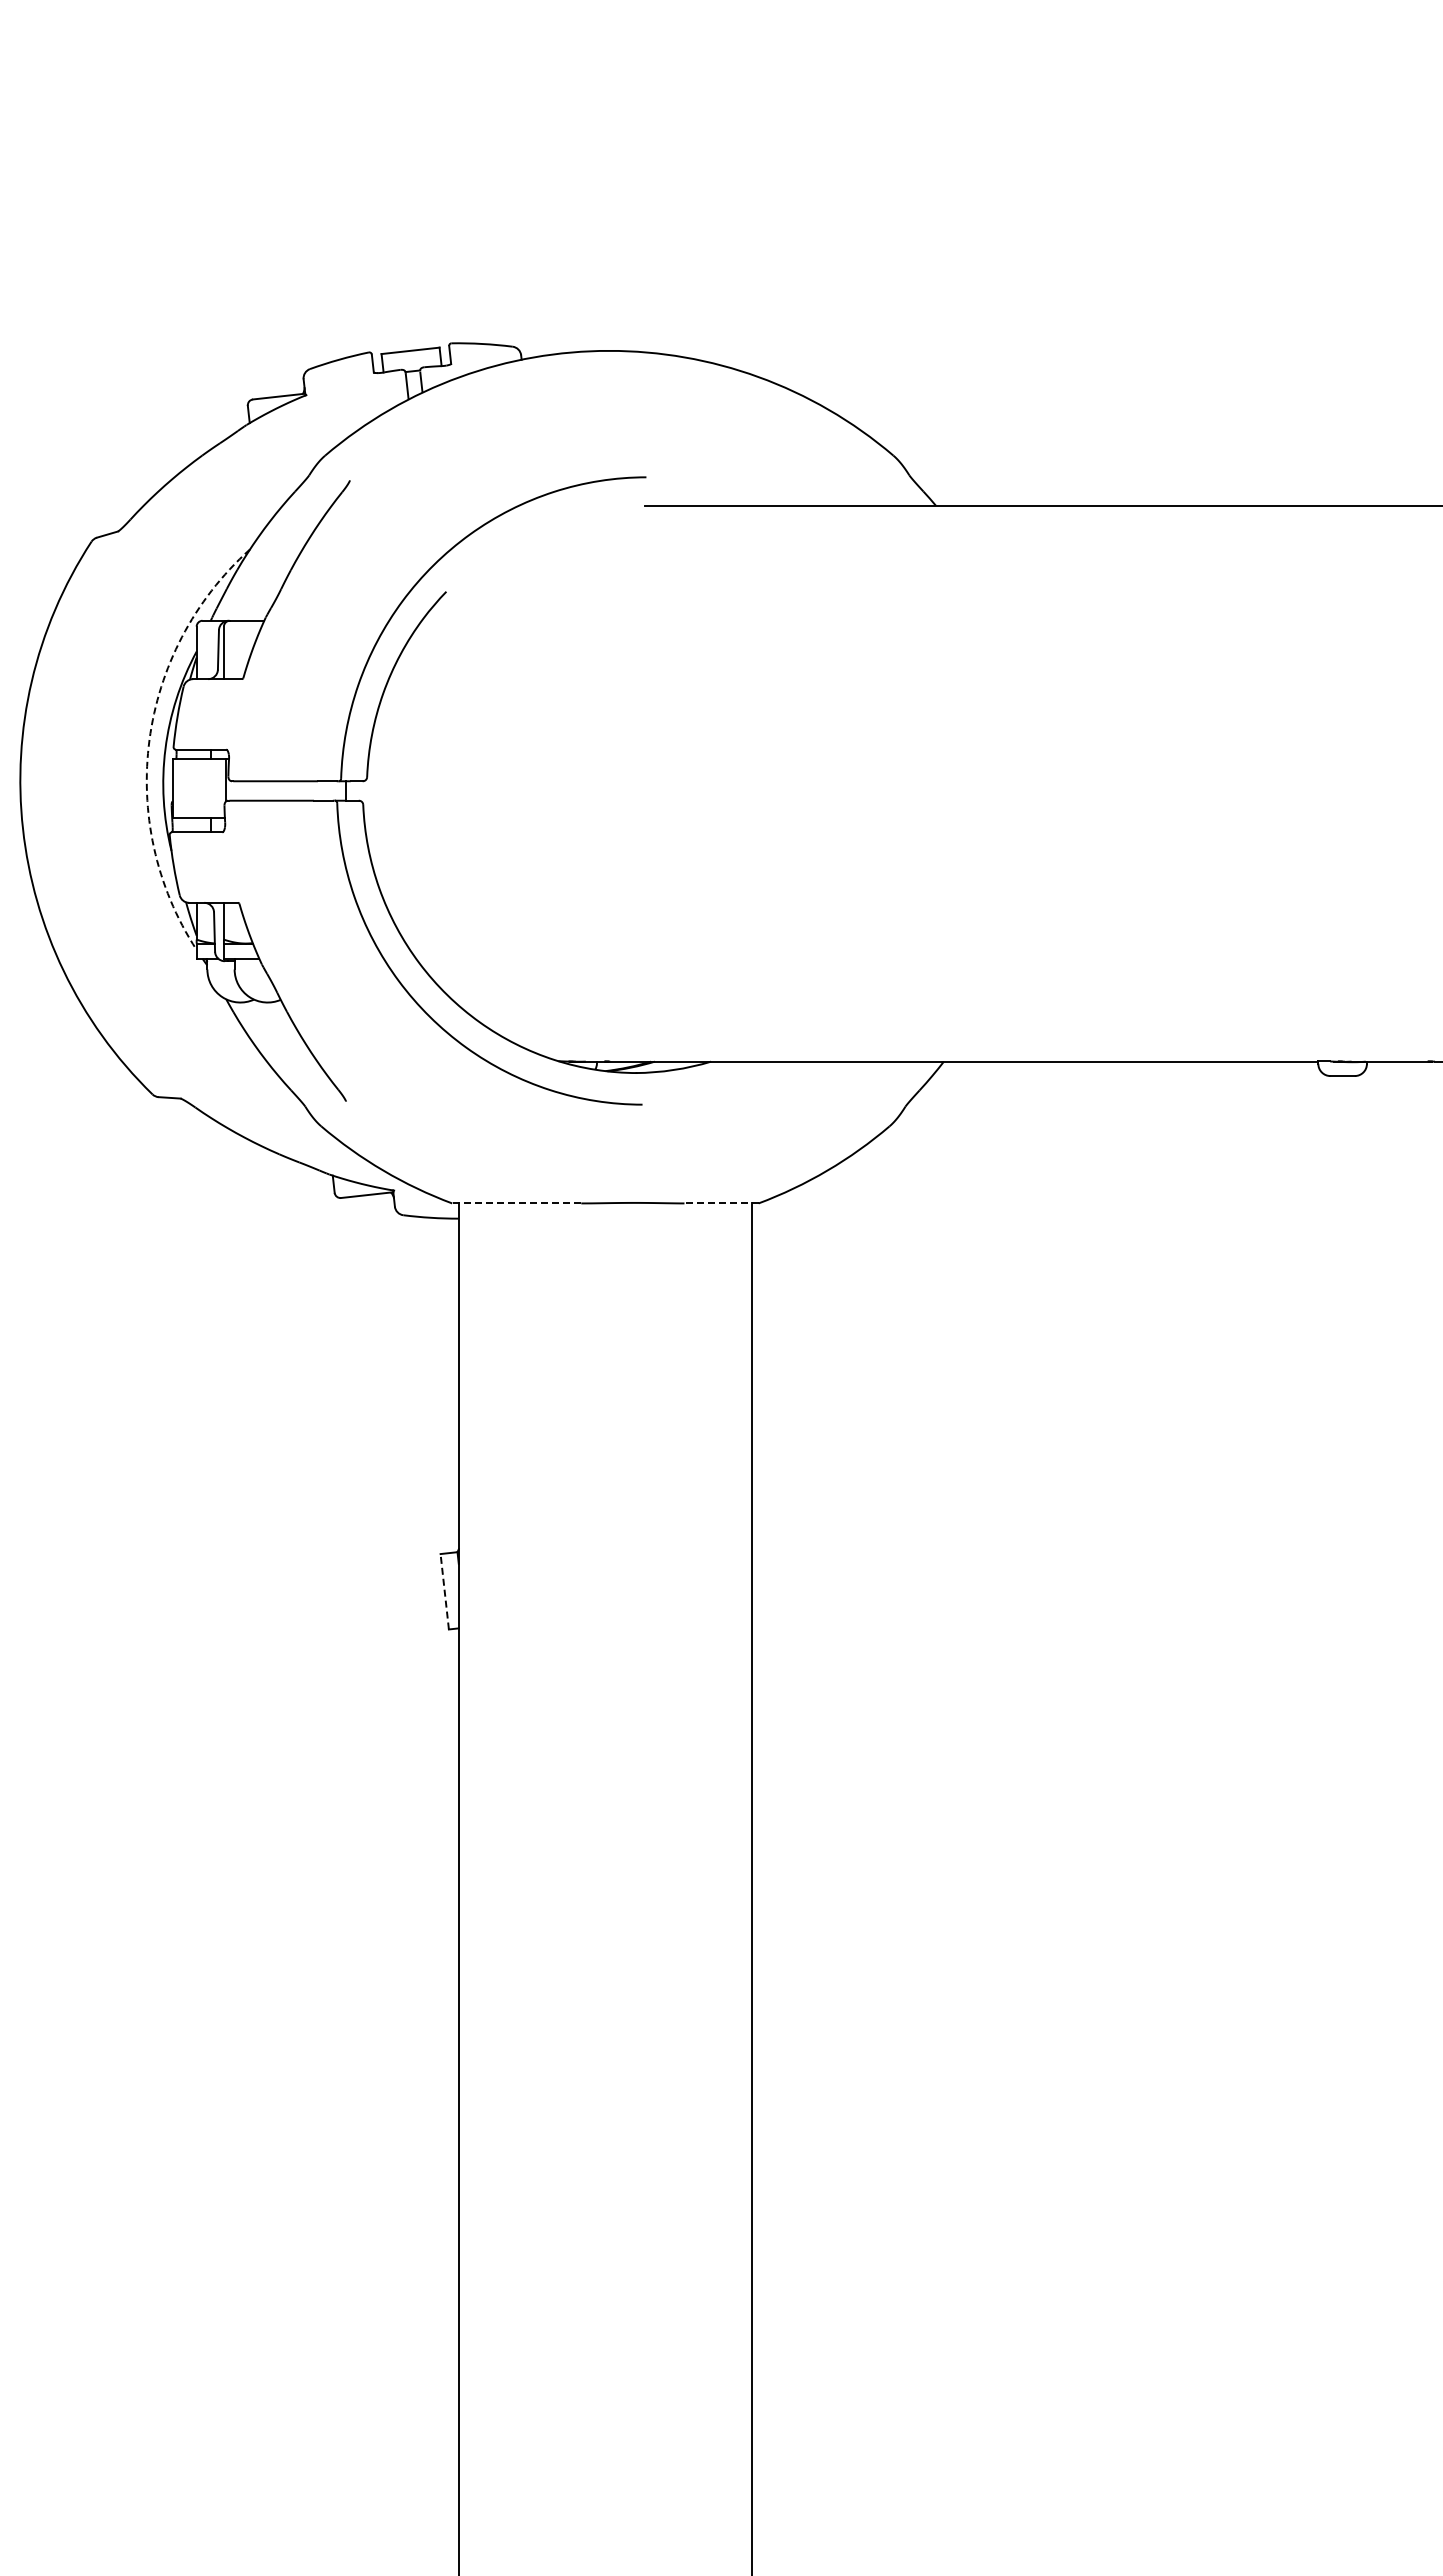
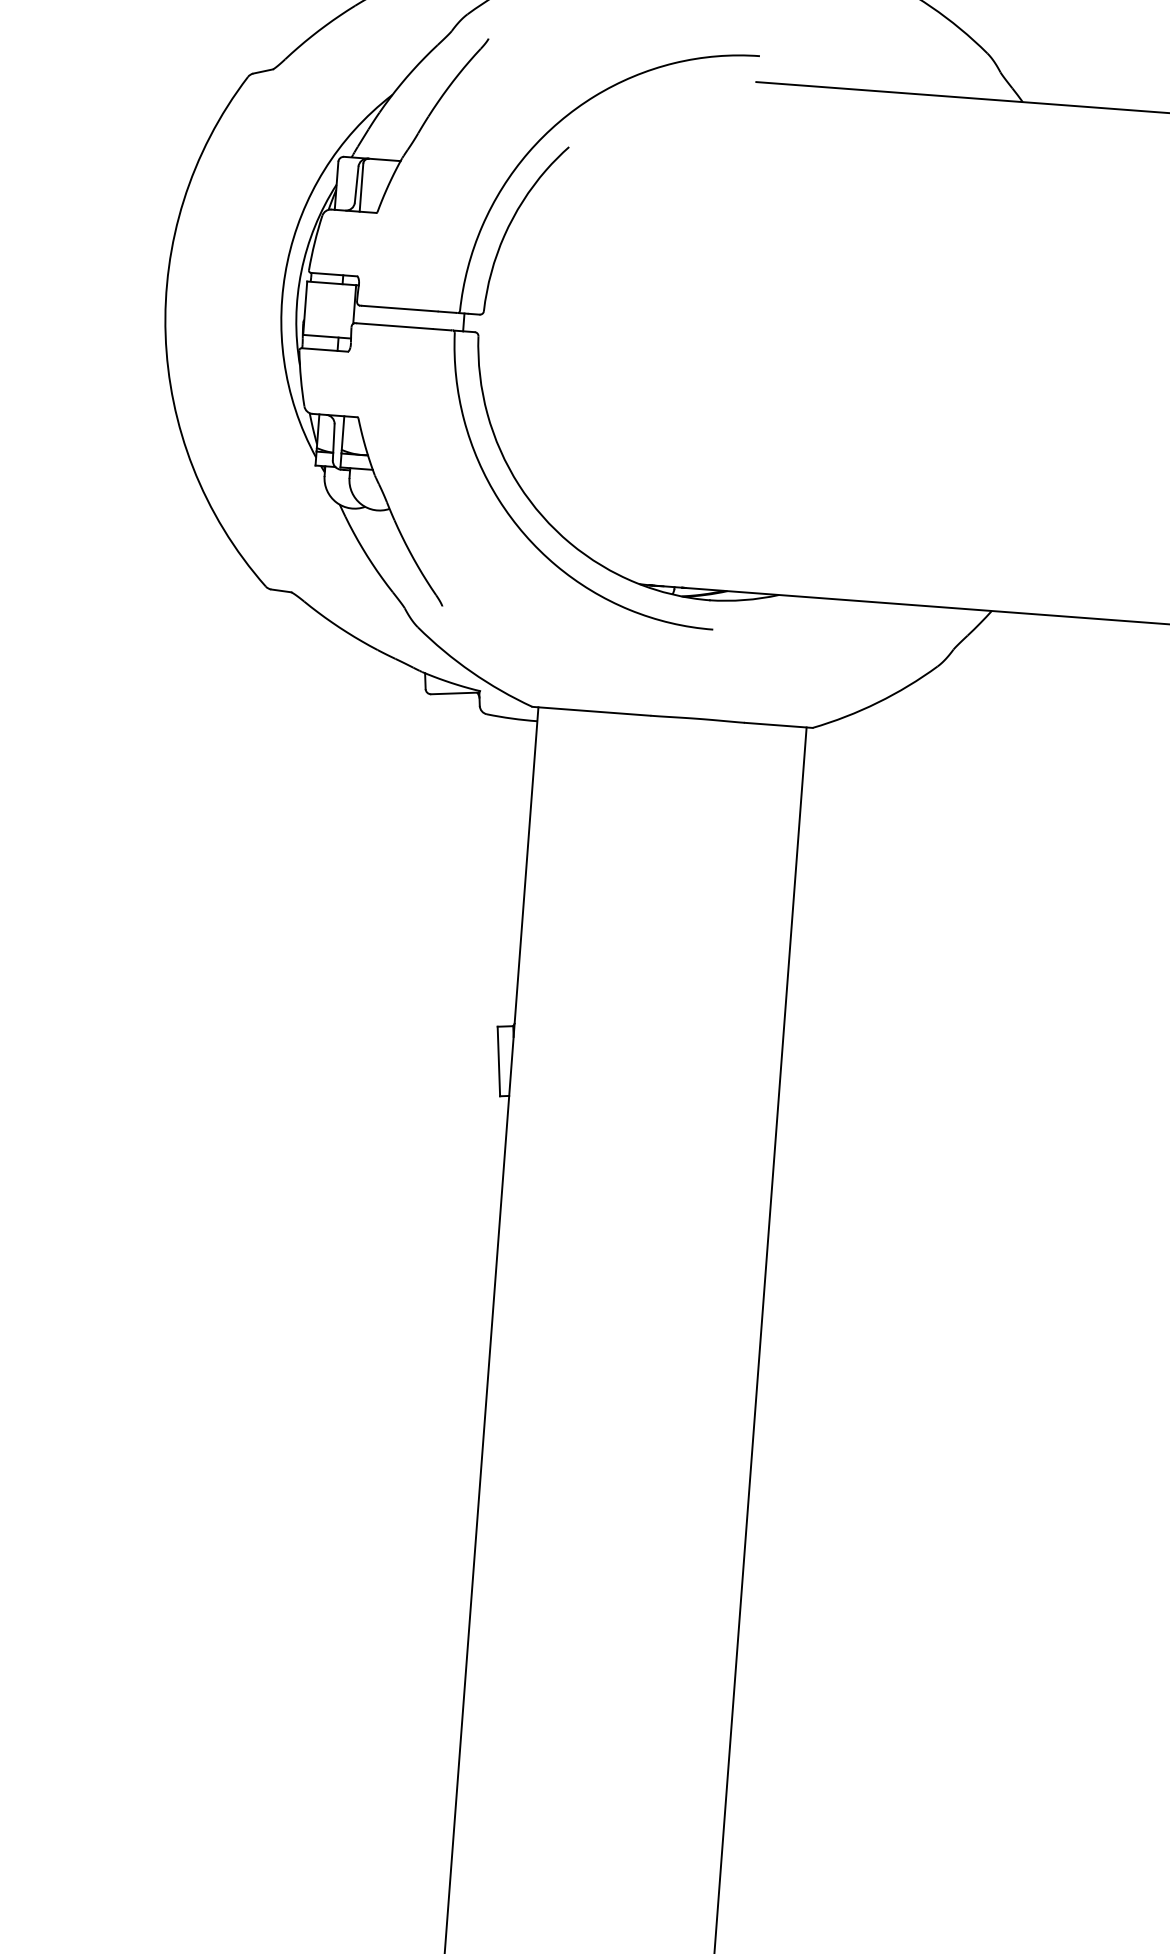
arc: (149, 739) -> (287, 261), dashed -> solid
line: (516, 1203) -> (591, 711), dashed -> solid
line: (721, 1203) -> (778, 725), dashed -> solid
line: (444, 1591) -> (498, 1061), dashed -> solid

